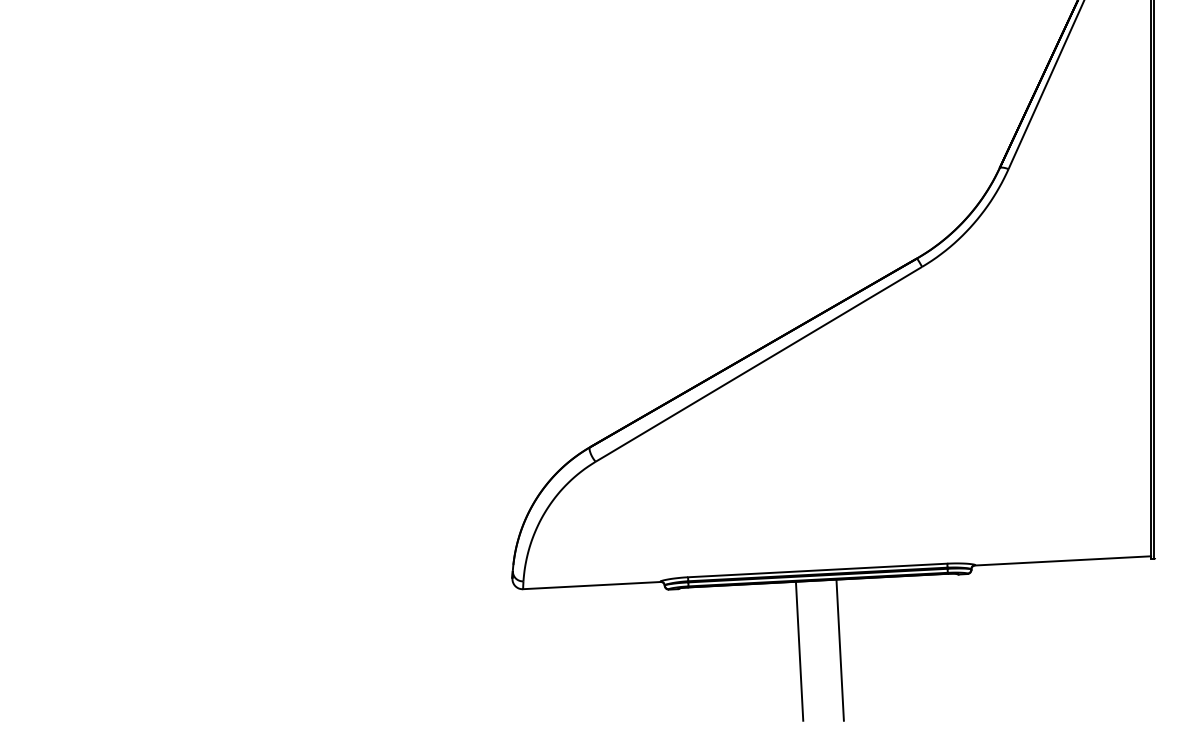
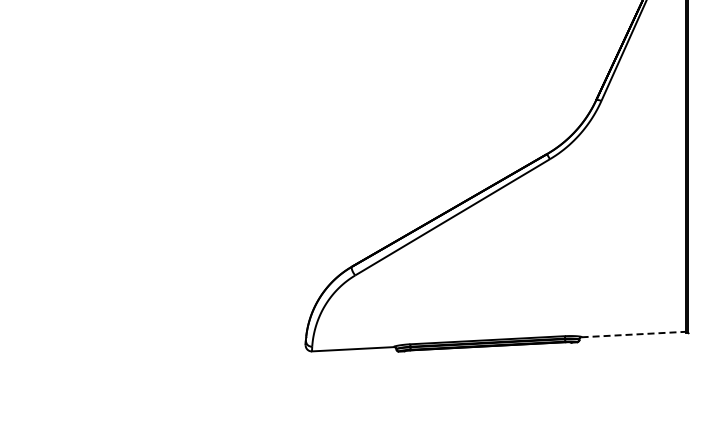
line: (1063, 560) -> (634, 334), solid -> dashed
line: (798, 649) -> (476, 387), removed
line: (839, 649) -> (500, 387), removed

